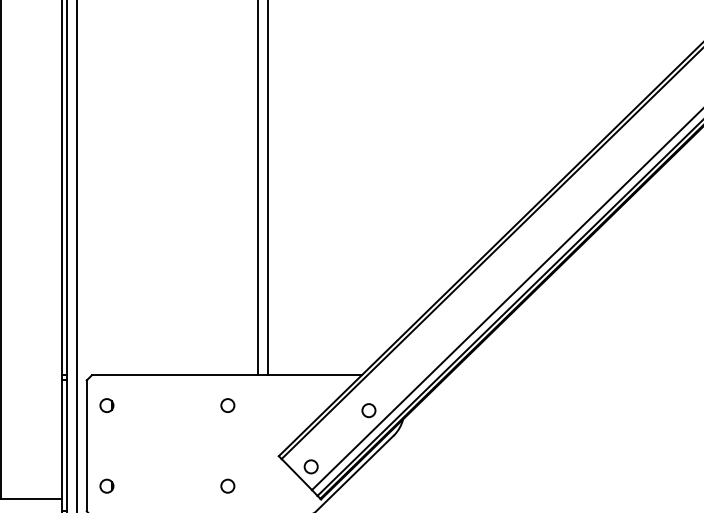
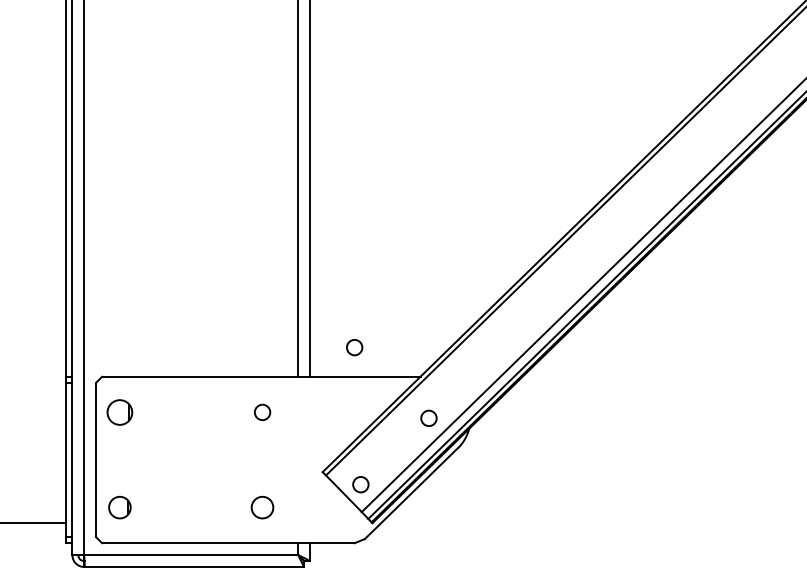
circle: (305, 350) -> (354, 347), added
circle: (106, 405) -> (119, 412), size x1.6
circle: (106, 485) -> (119, 506), size x1.4
circle: (227, 485) -> (262, 506), size x1.4

